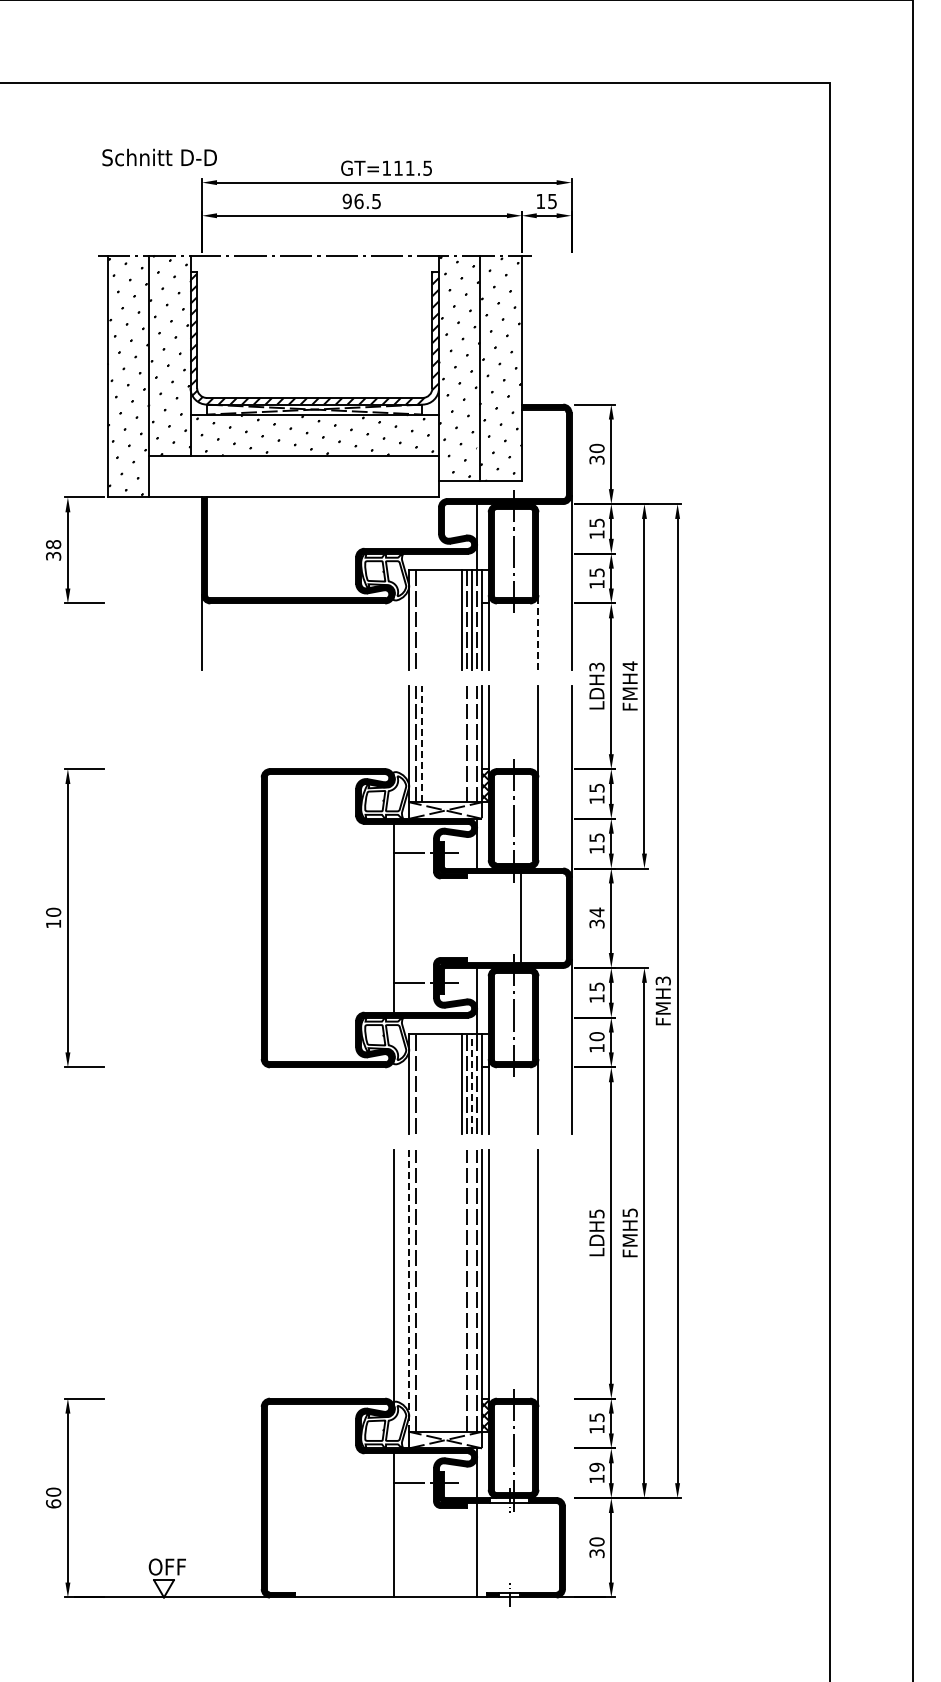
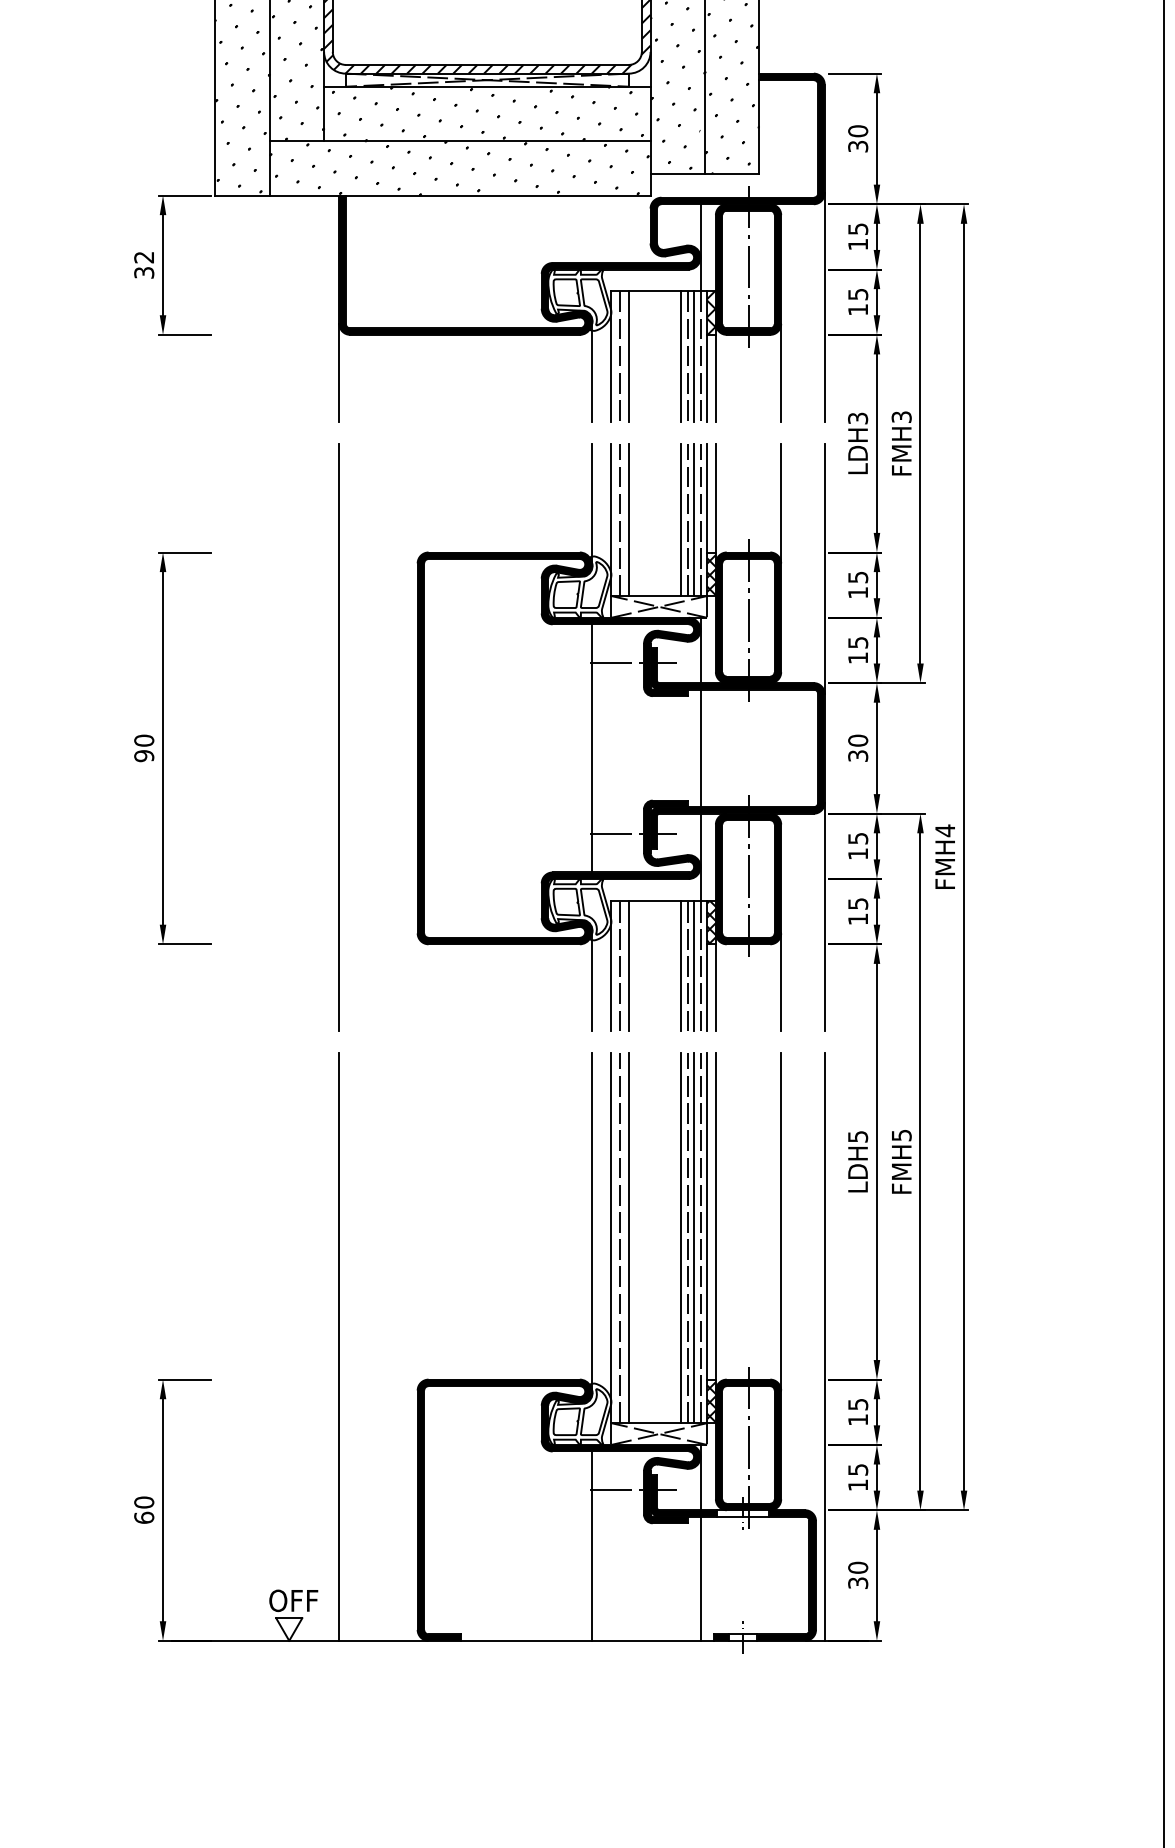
hatch: (293, 476) -> (459, 168), added
text: (53, 544) -> (144, 257), 38 -> 32
hatch: (485, 586) -> (711, 312), added
line: (422, 619) -> (628, 355), added
line: (394, 631) -> (592, 371), added
line: (538, 631) -> (781, 371), dashed -> solid
text: (629, 665) -> (900, 416), FMH4 -> FMH3
line: (394, 732) -> (592, 504), added
line: (422, 744) -> (628, 520), dashed -> solid
line: (462, 744) -> (681, 520), added
line: (472, 744) -> (694, 520), added
line: (201, 909) -> (338, 736), added
text: (596, 912) -> (857, 740), 34 -> 30
line: (521, 917) -> (701, 747), moved
text: (53, 923) -> (144, 755), 10 -> 90
text: (662, 980) -> (944, 830), FMH3 -> FMH4
text: (596, 1036) -> (857, 903), 10 -> 15
hatch: (485, 1050) -> (711, 922), added
line: (422, 1083) -> (628, 965), added
line: (472, 1083) -> (694, 965), dashed -> solid
line: (394, 1095) -> (592, 981), added
line: (409, 1290) -> (611, 1237), dashed -> solid
line: (422, 1290) -> (628, 1237), added
line: (462, 1290) -> (681, 1237), added
line: (472, 1290) -> (694, 1237), added
line: (202, 1373) -> (339, 1346), added
line: (571, 1373) -> (824, 1346), added
text: (596, 1466) -> (857, 1468), 19 -> 15

